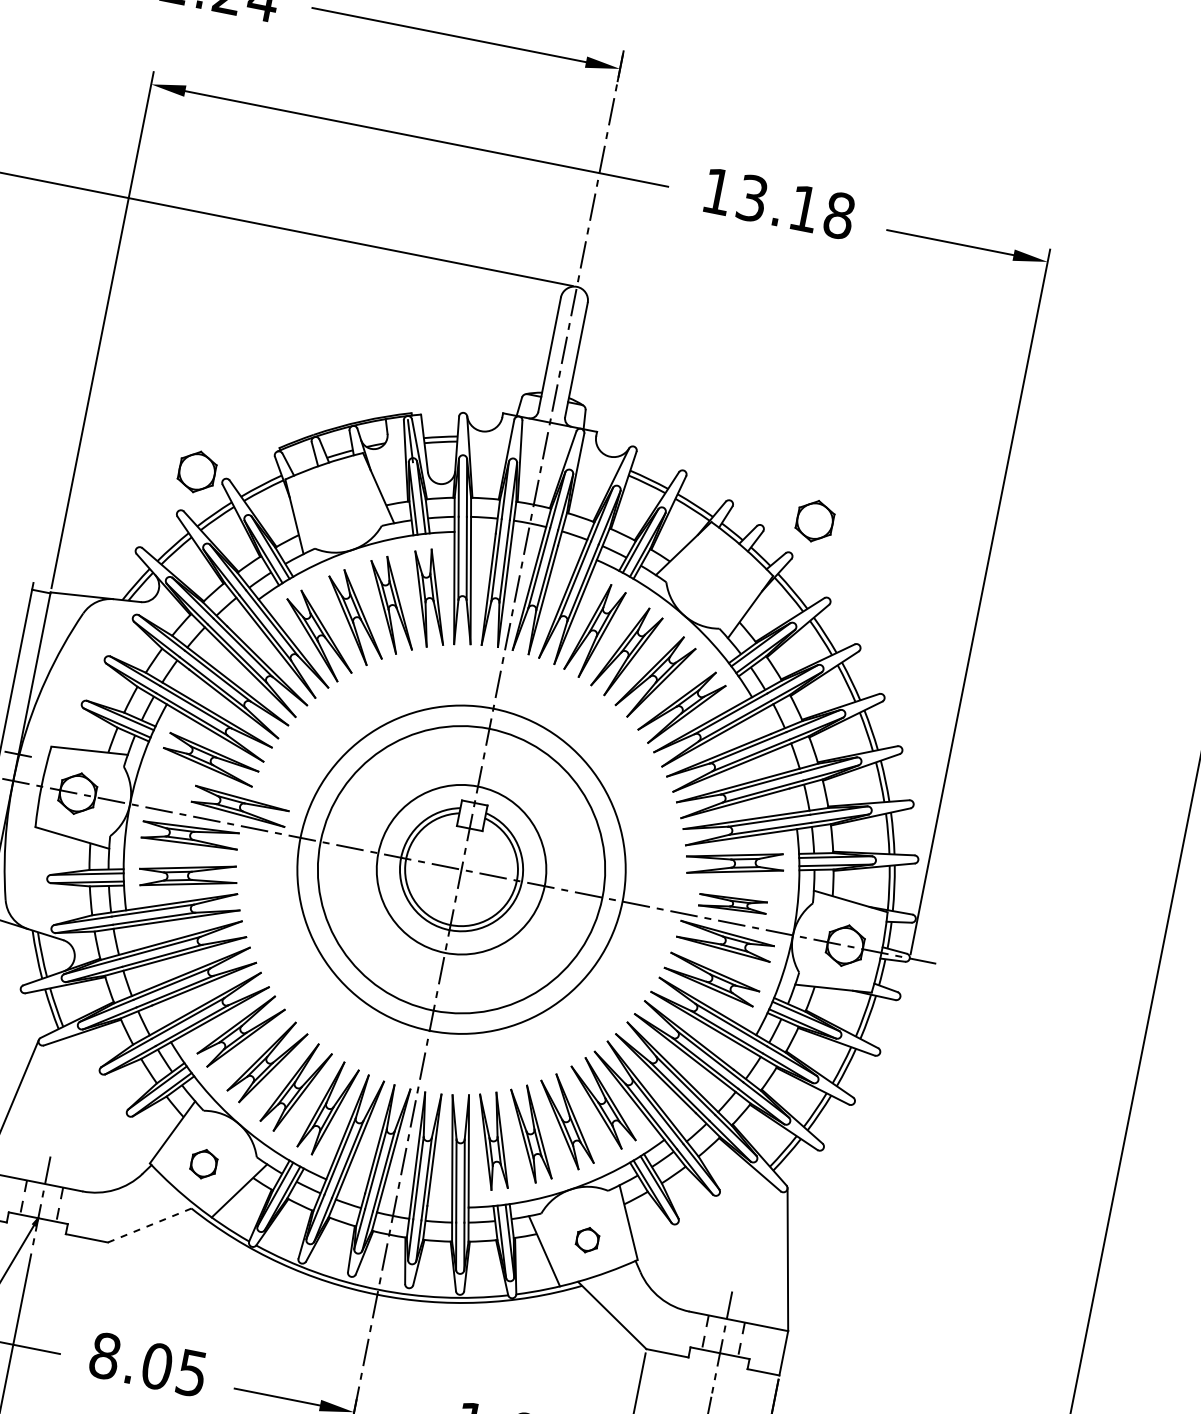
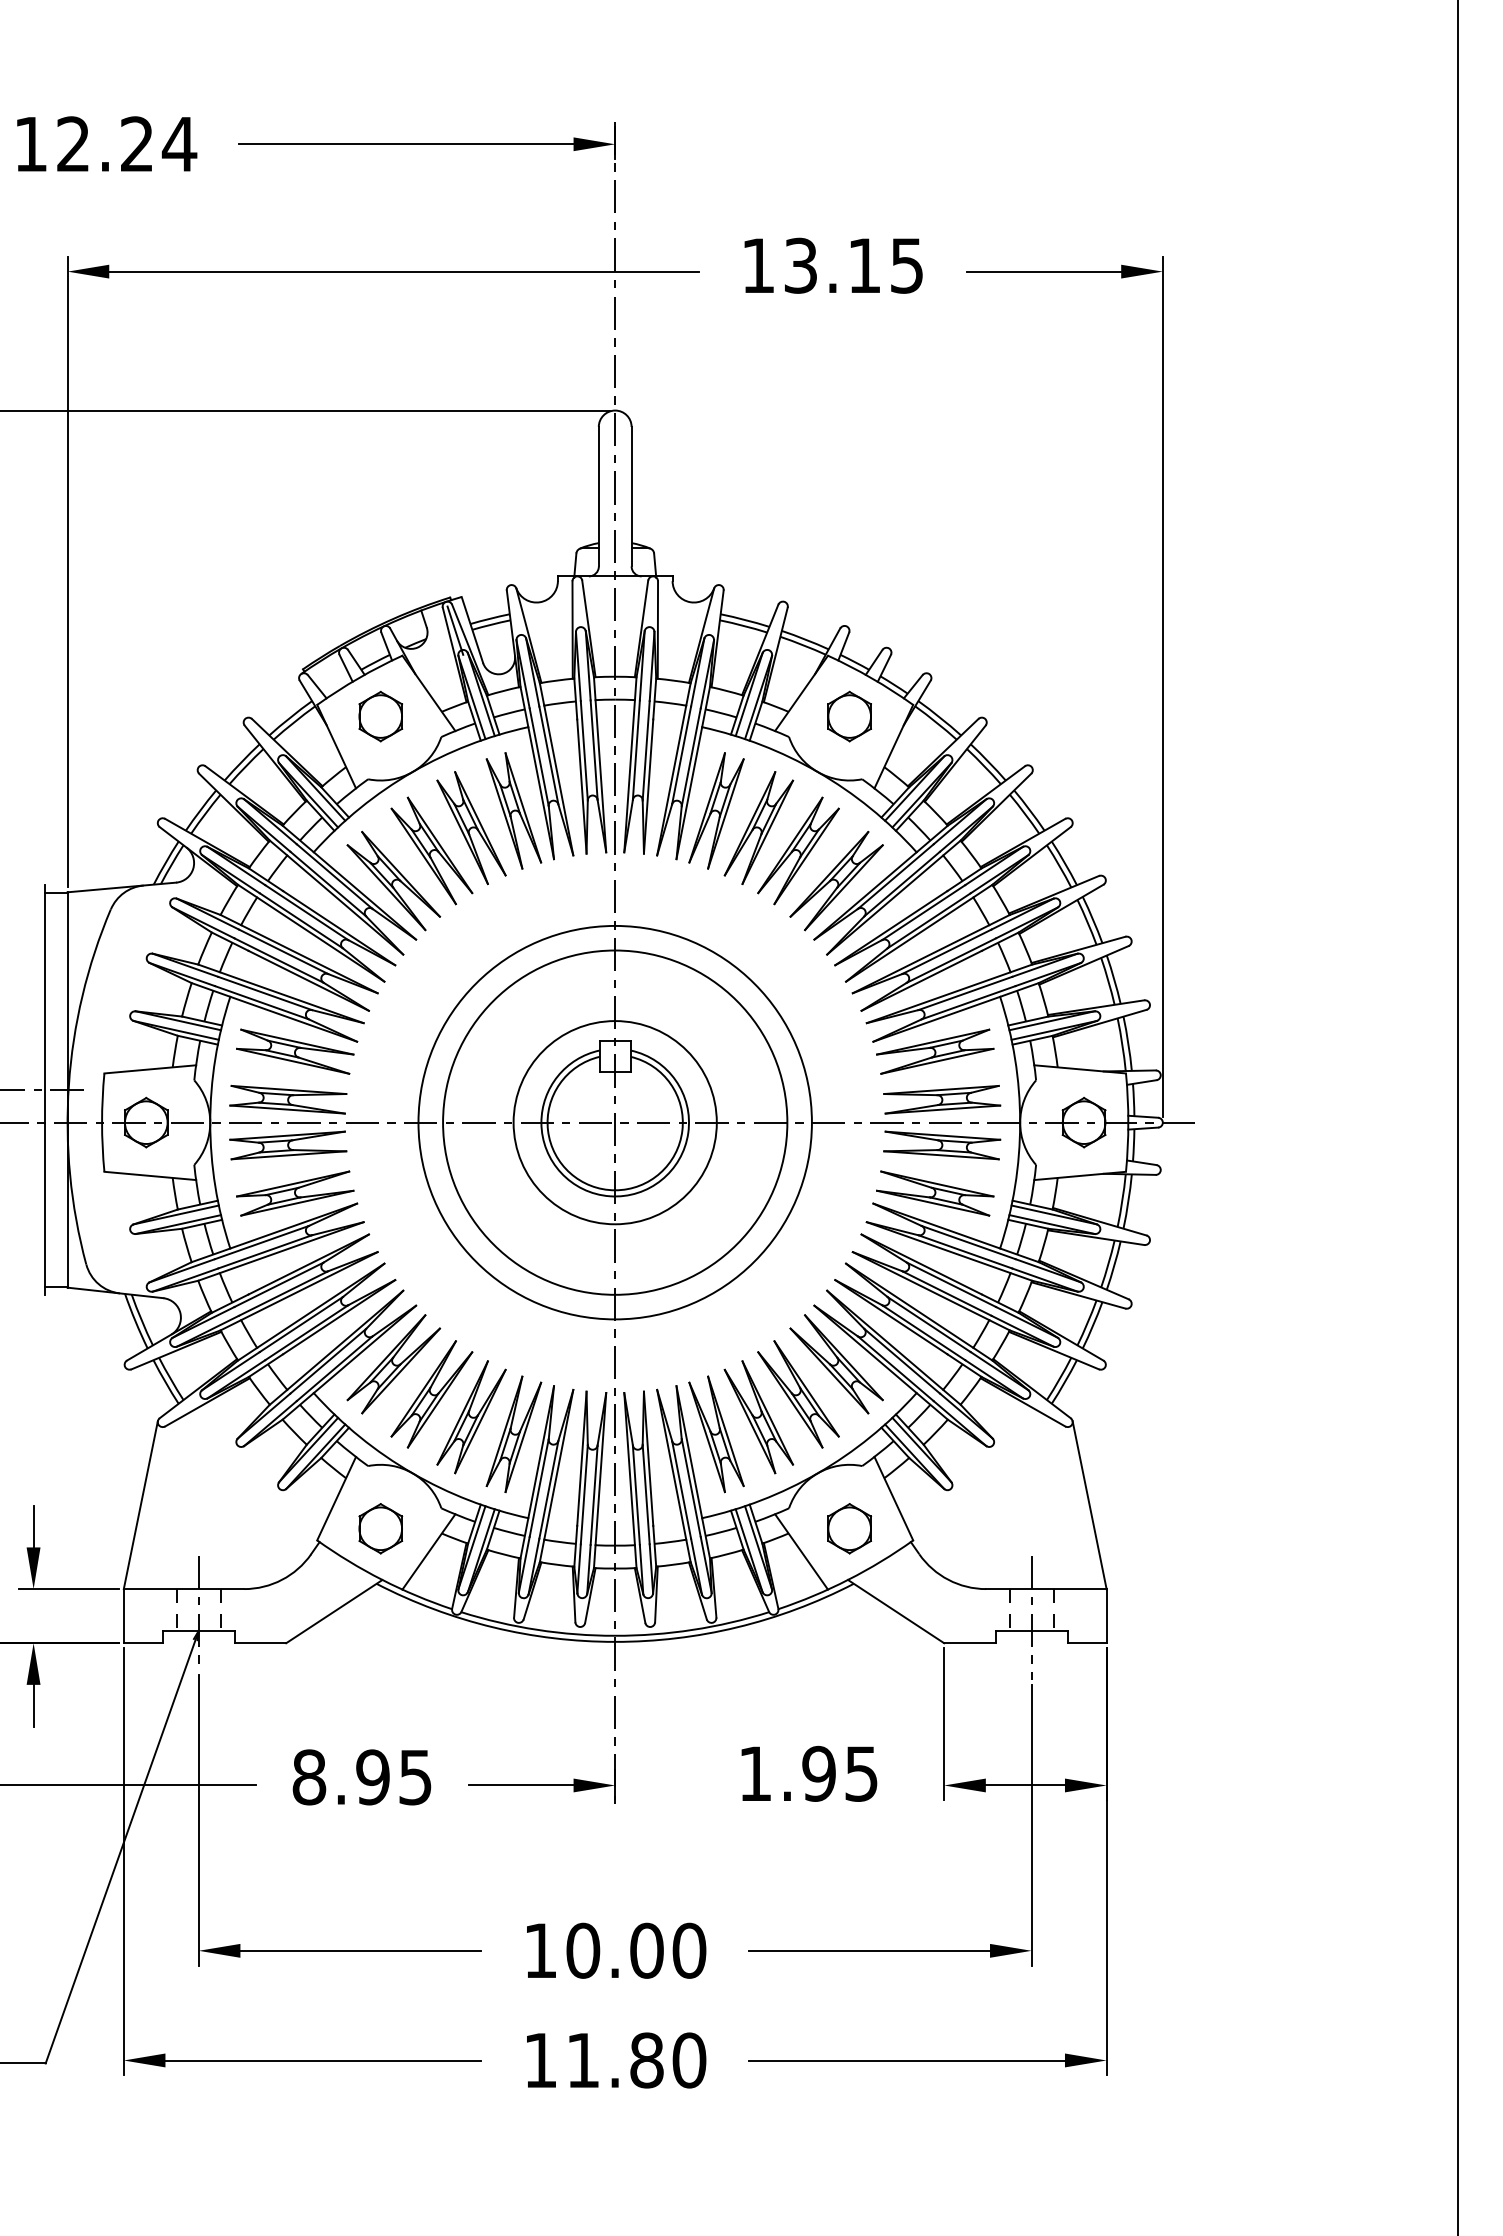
text: (838, 215) -> (906, 265), 13.18 -> 13.15
part: (196, 471) -> (380, 716), moved
part: (814, 521) -> (849, 716), moved
part: (240, 806) -> (288, 1099), moved
part: (733, 903) -> (942, 1099), size x1.43
part: (203, 1163) -> (380, 1528), size x1.43
line: (152, 1224) -> (334, 1611), dashed -> solid
part: (587, 1239) -> (849, 1528), size x1.67
text: (156, 1366) -> (372, 1777), 8.05 -> 8.95

